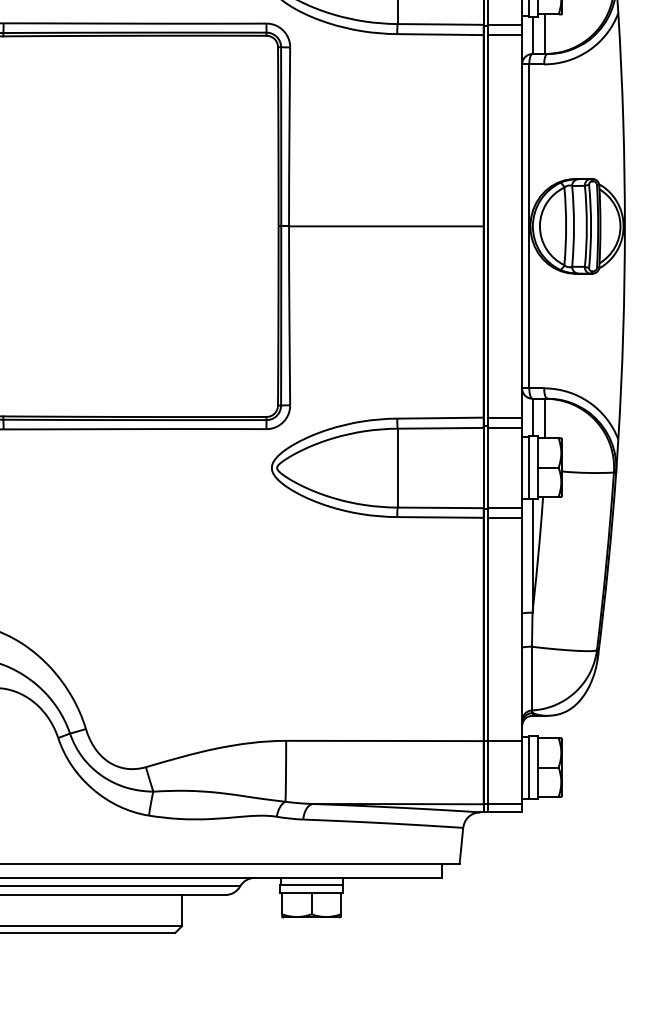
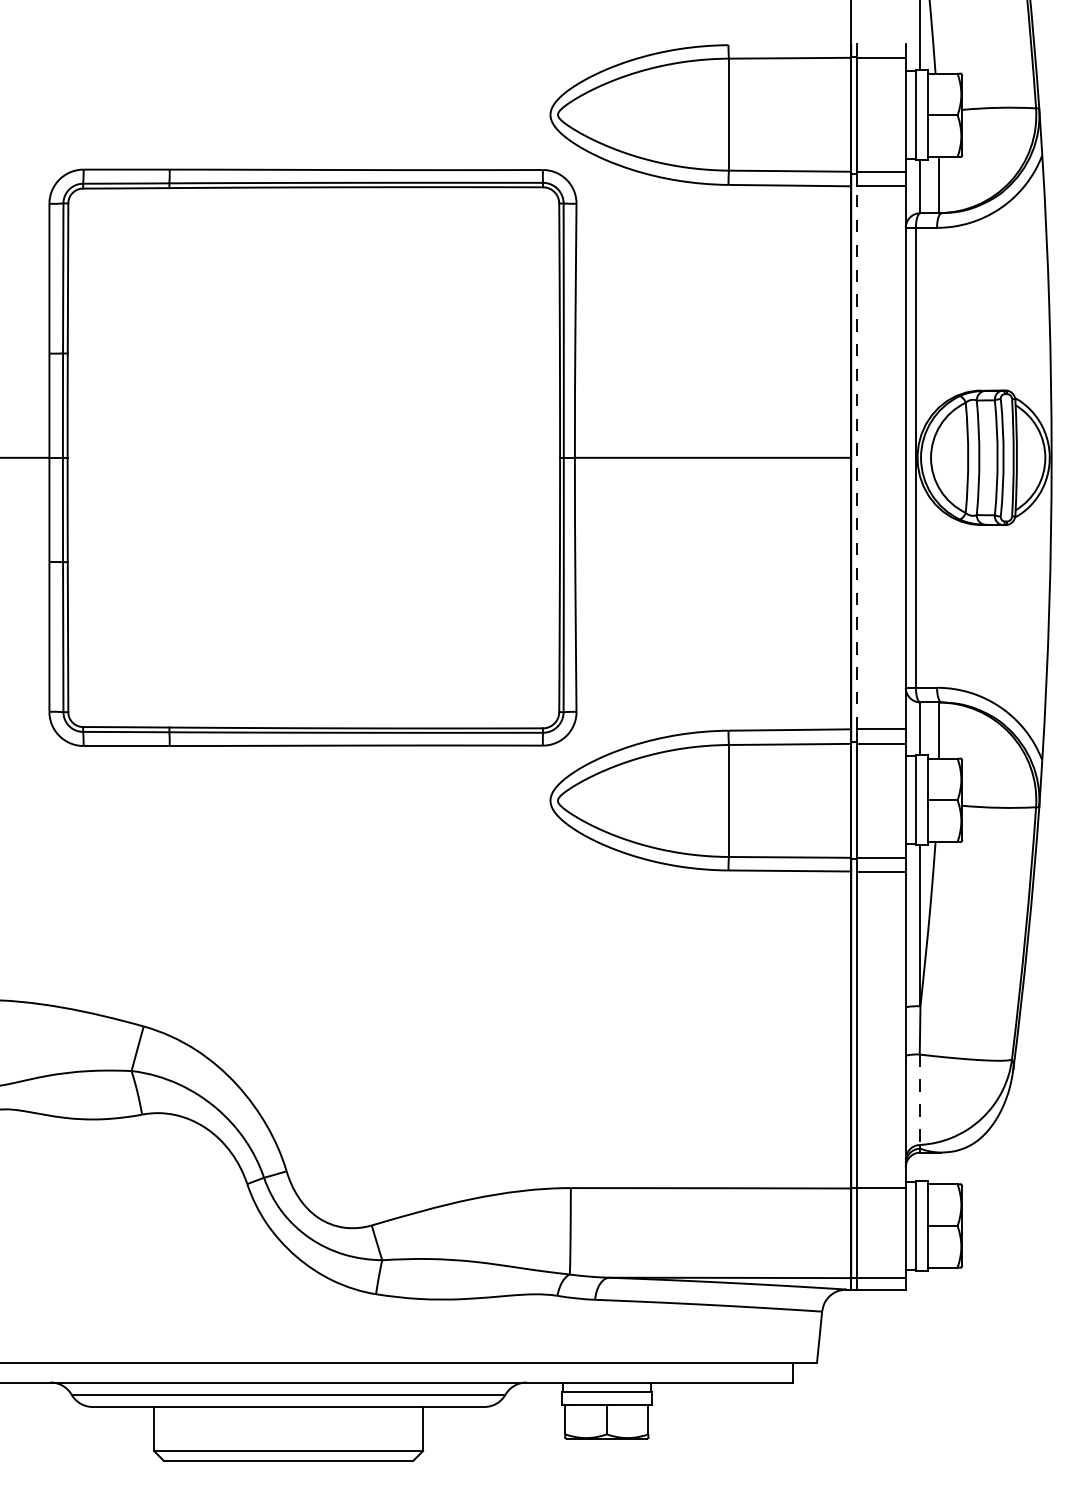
line: (487, 226) -> (856, 457), solid -> dashed
line: (531, 679) -> (919, 1100), solid -> dashed

